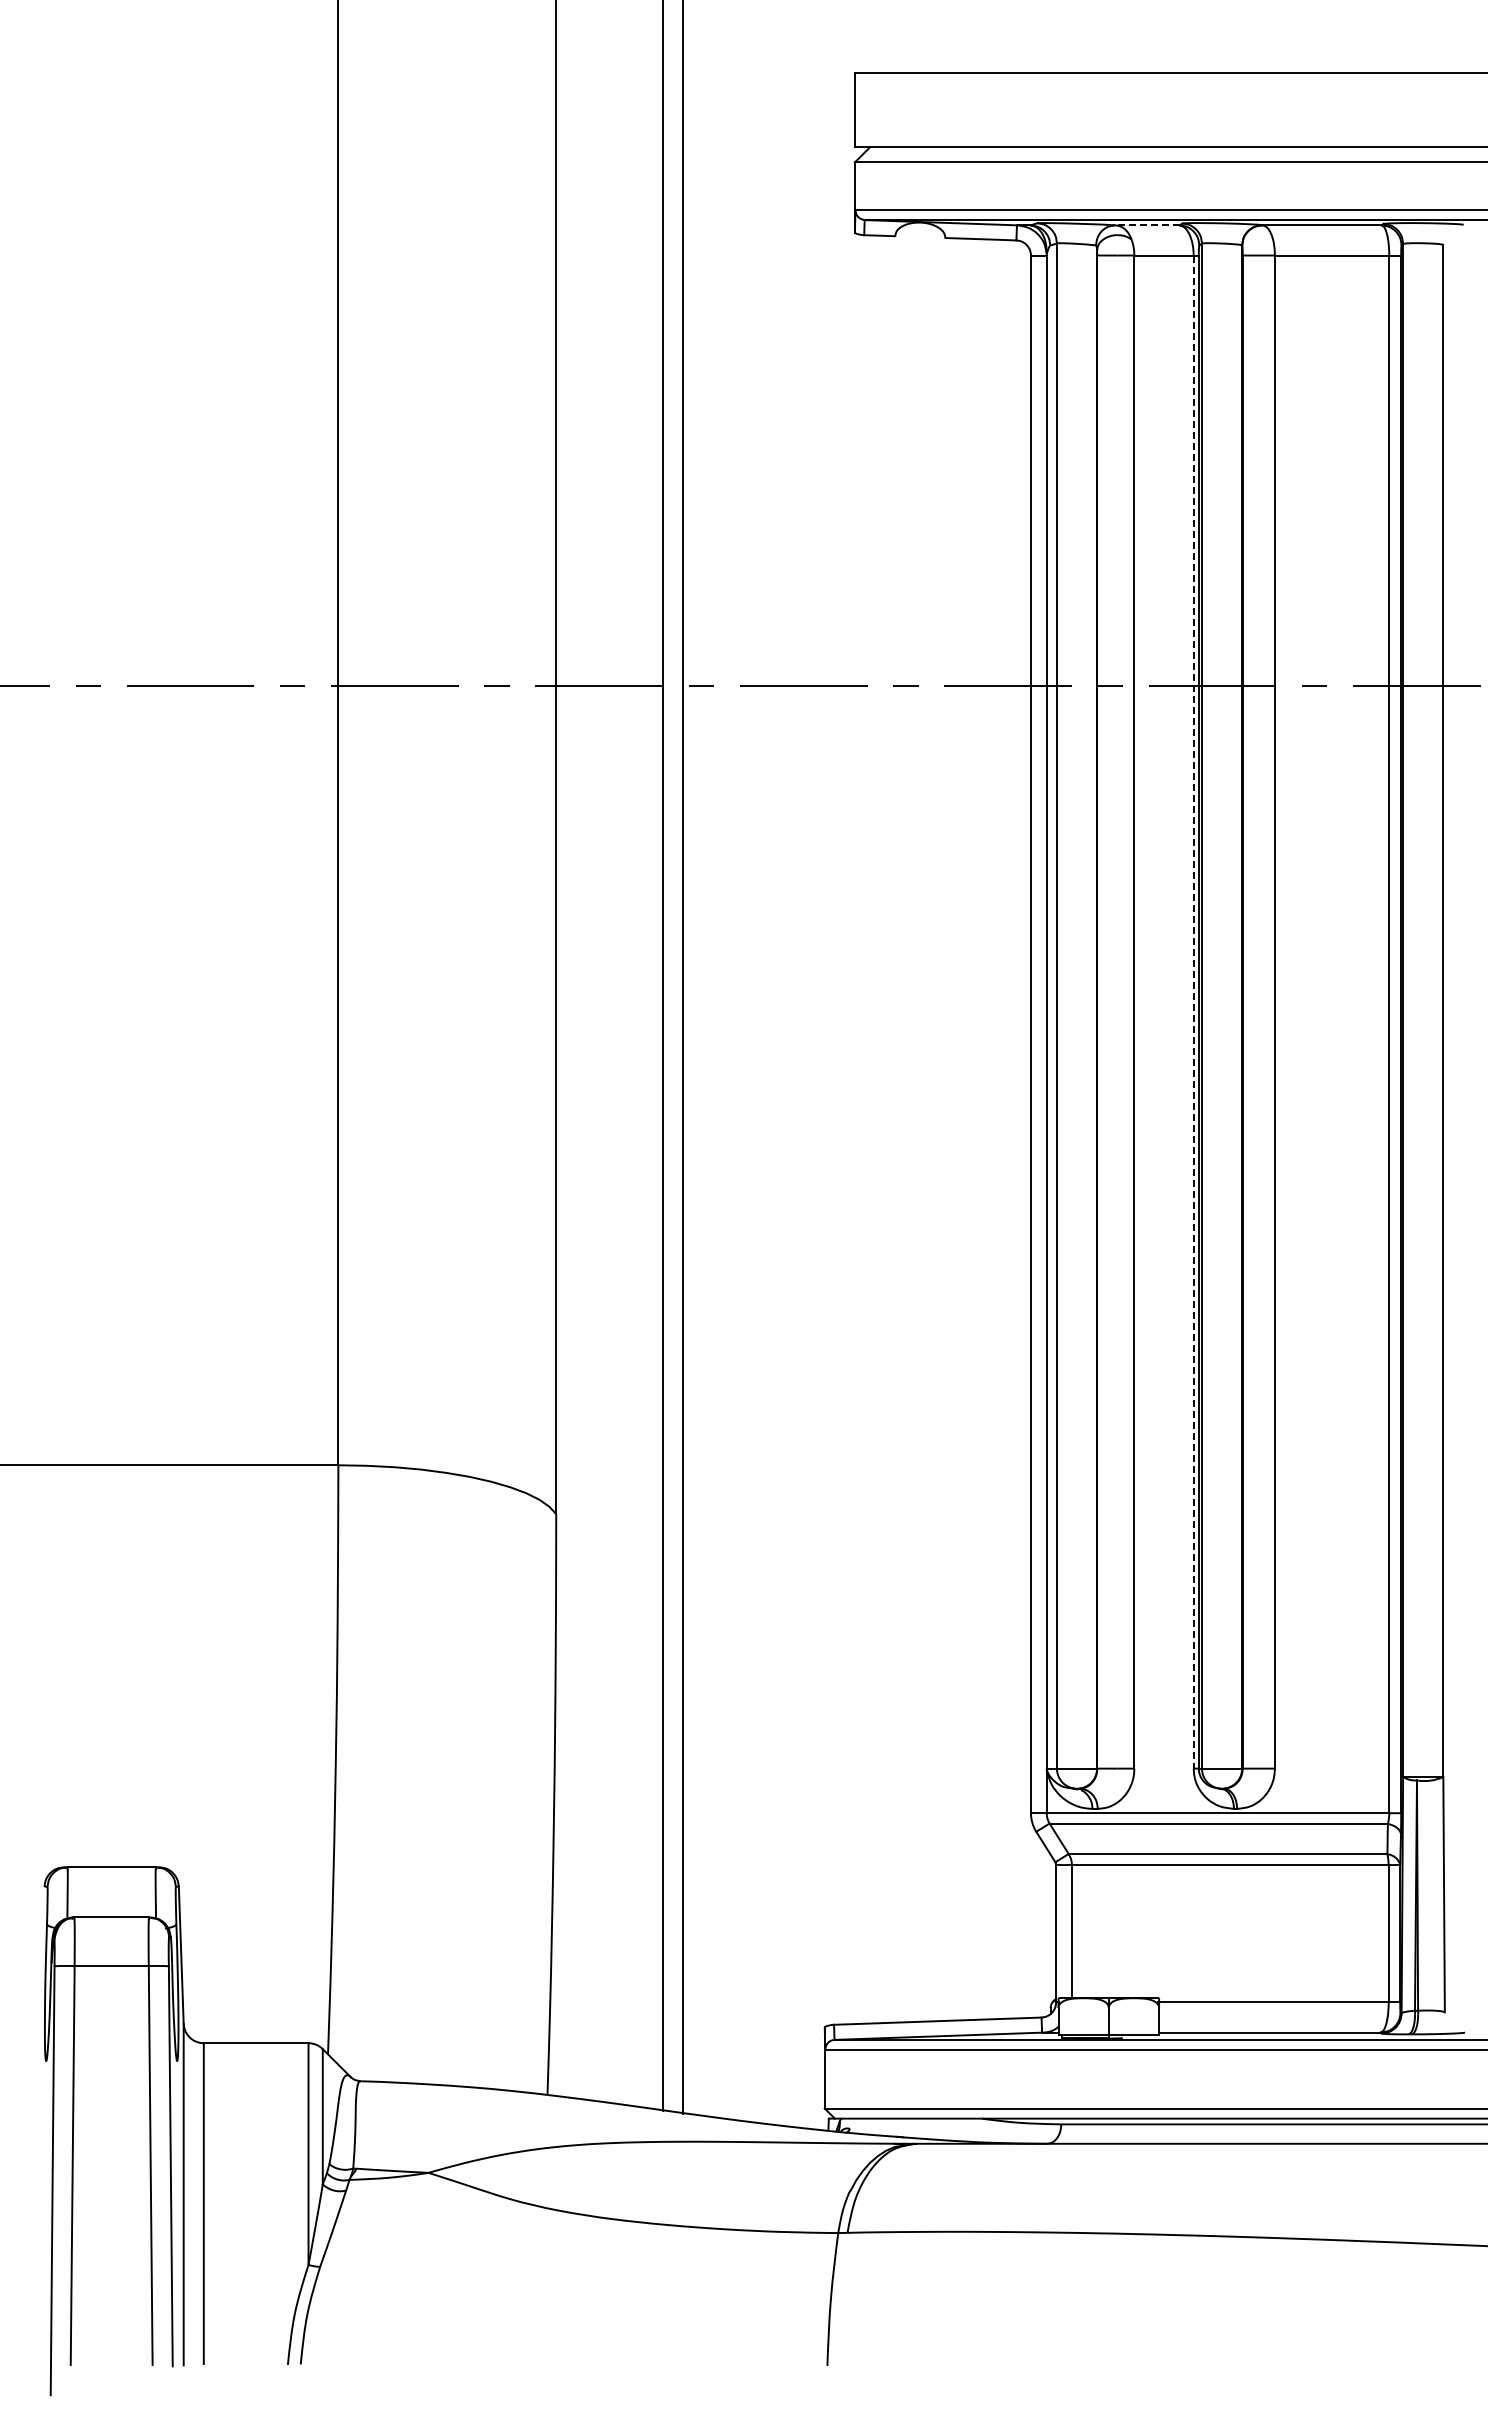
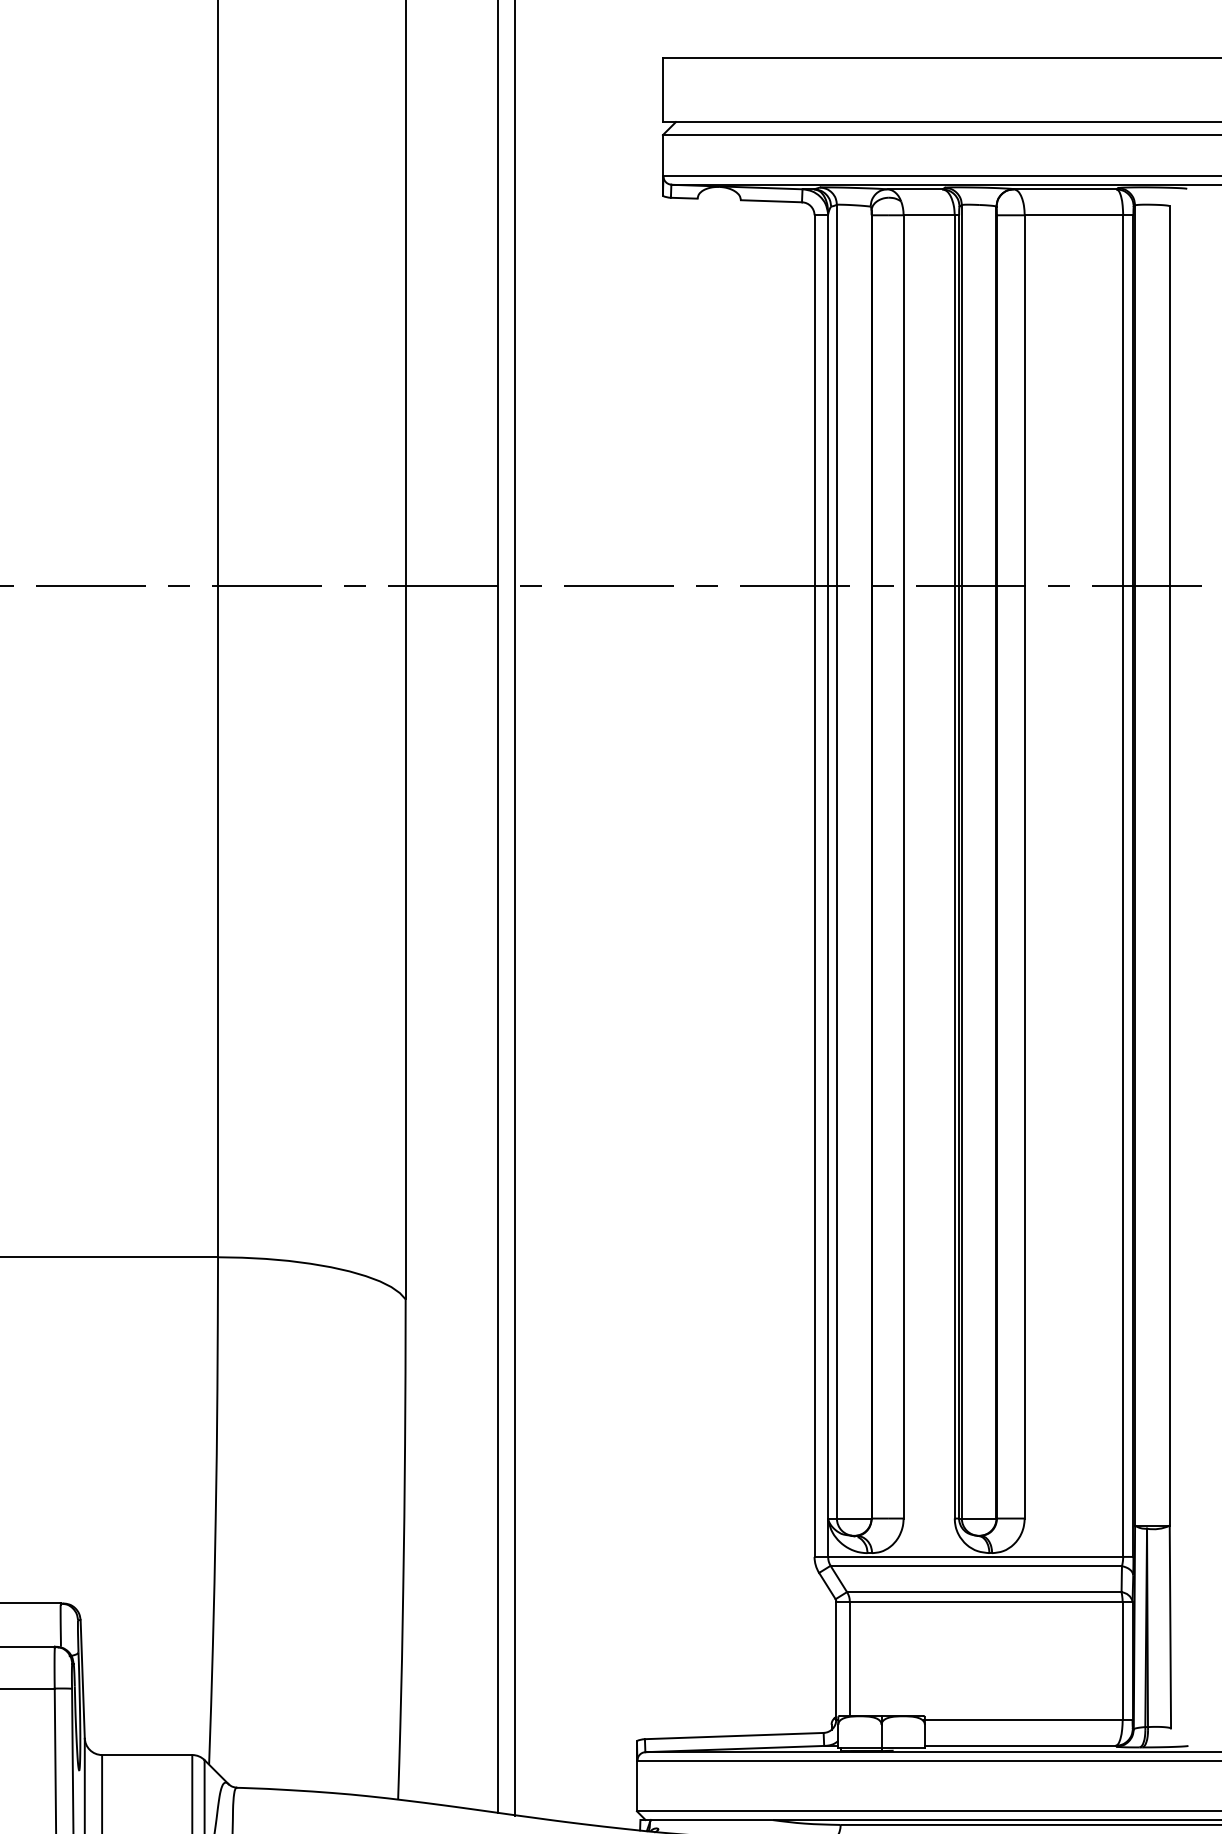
line: (1147, 225) -> (914, 189), dashed -> solid
line: (1193, 1012) -> (954, 867), dashed -> solid

